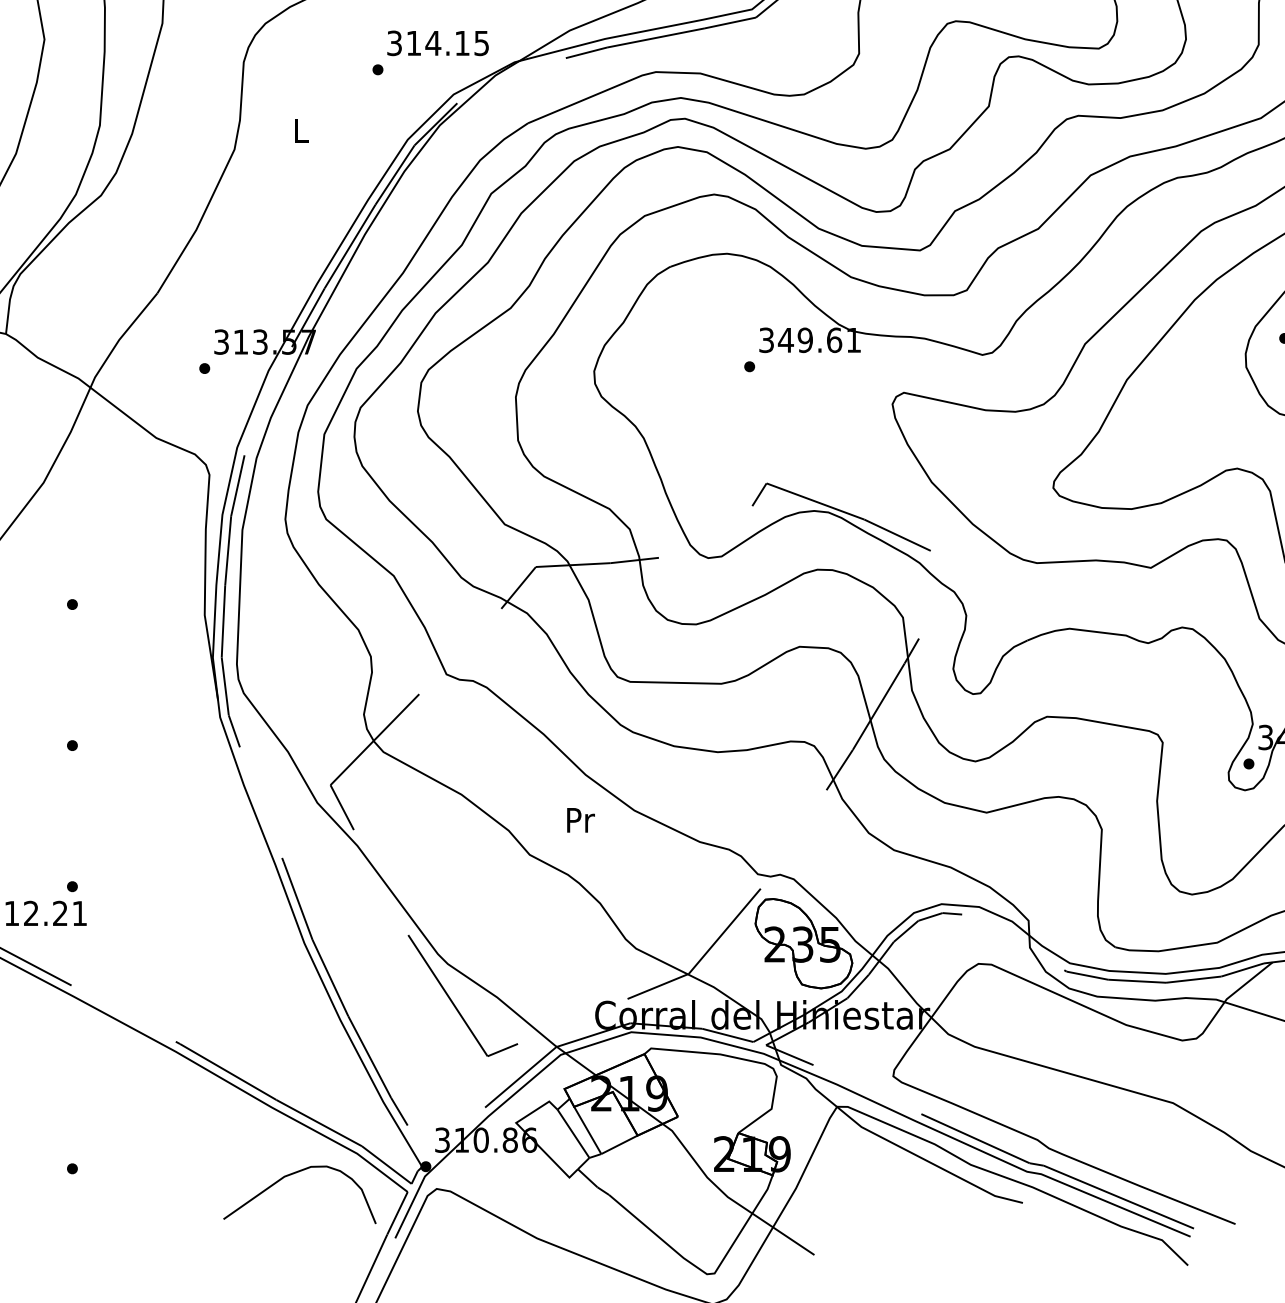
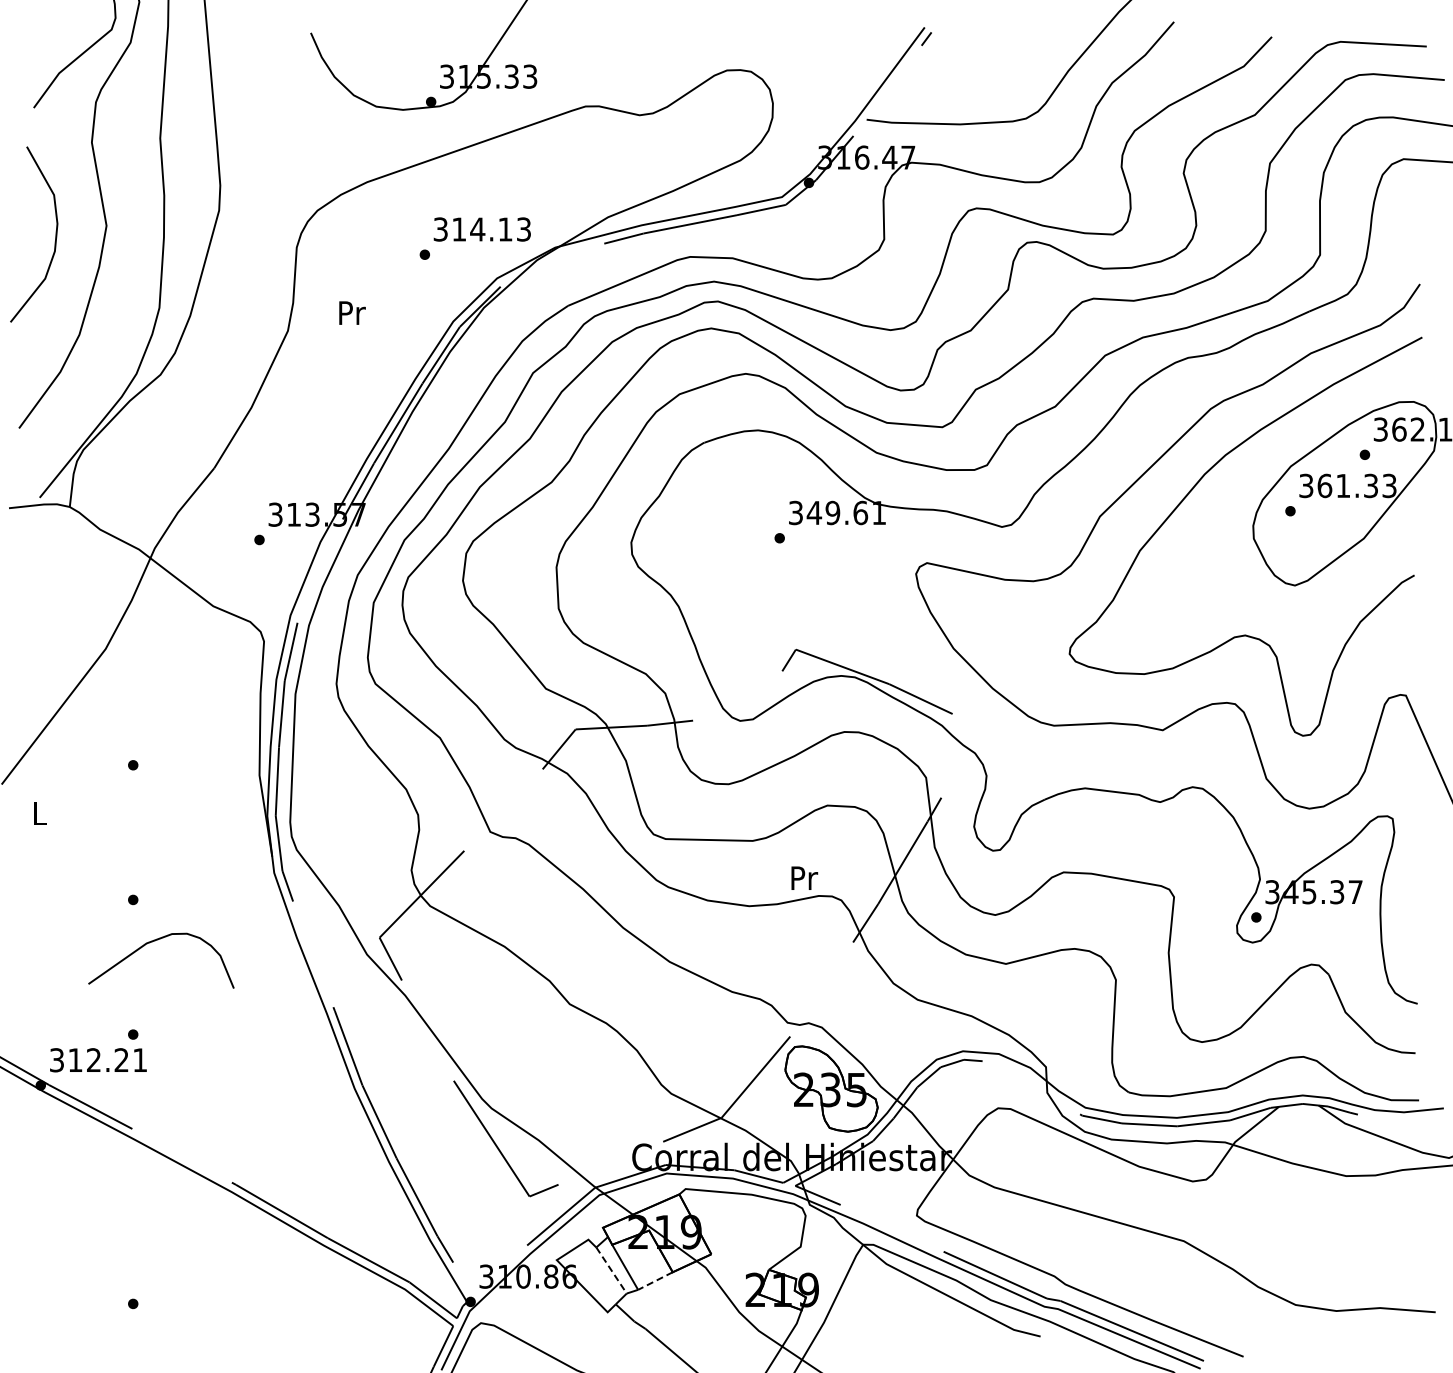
text: (481, 42) -> (523, 228), 314.15 -> 314.13
text: (302, 130) -> (352, 312), L -> Pr
text: (580, 819) -> (804, 877), moved
line: (573, 1133) -> (611, 1270), solid -> dashed
line: (619, 1145) -> (655, 1281), solid -> dashed
curve: (293, 1174) -> (155, 941), moved

